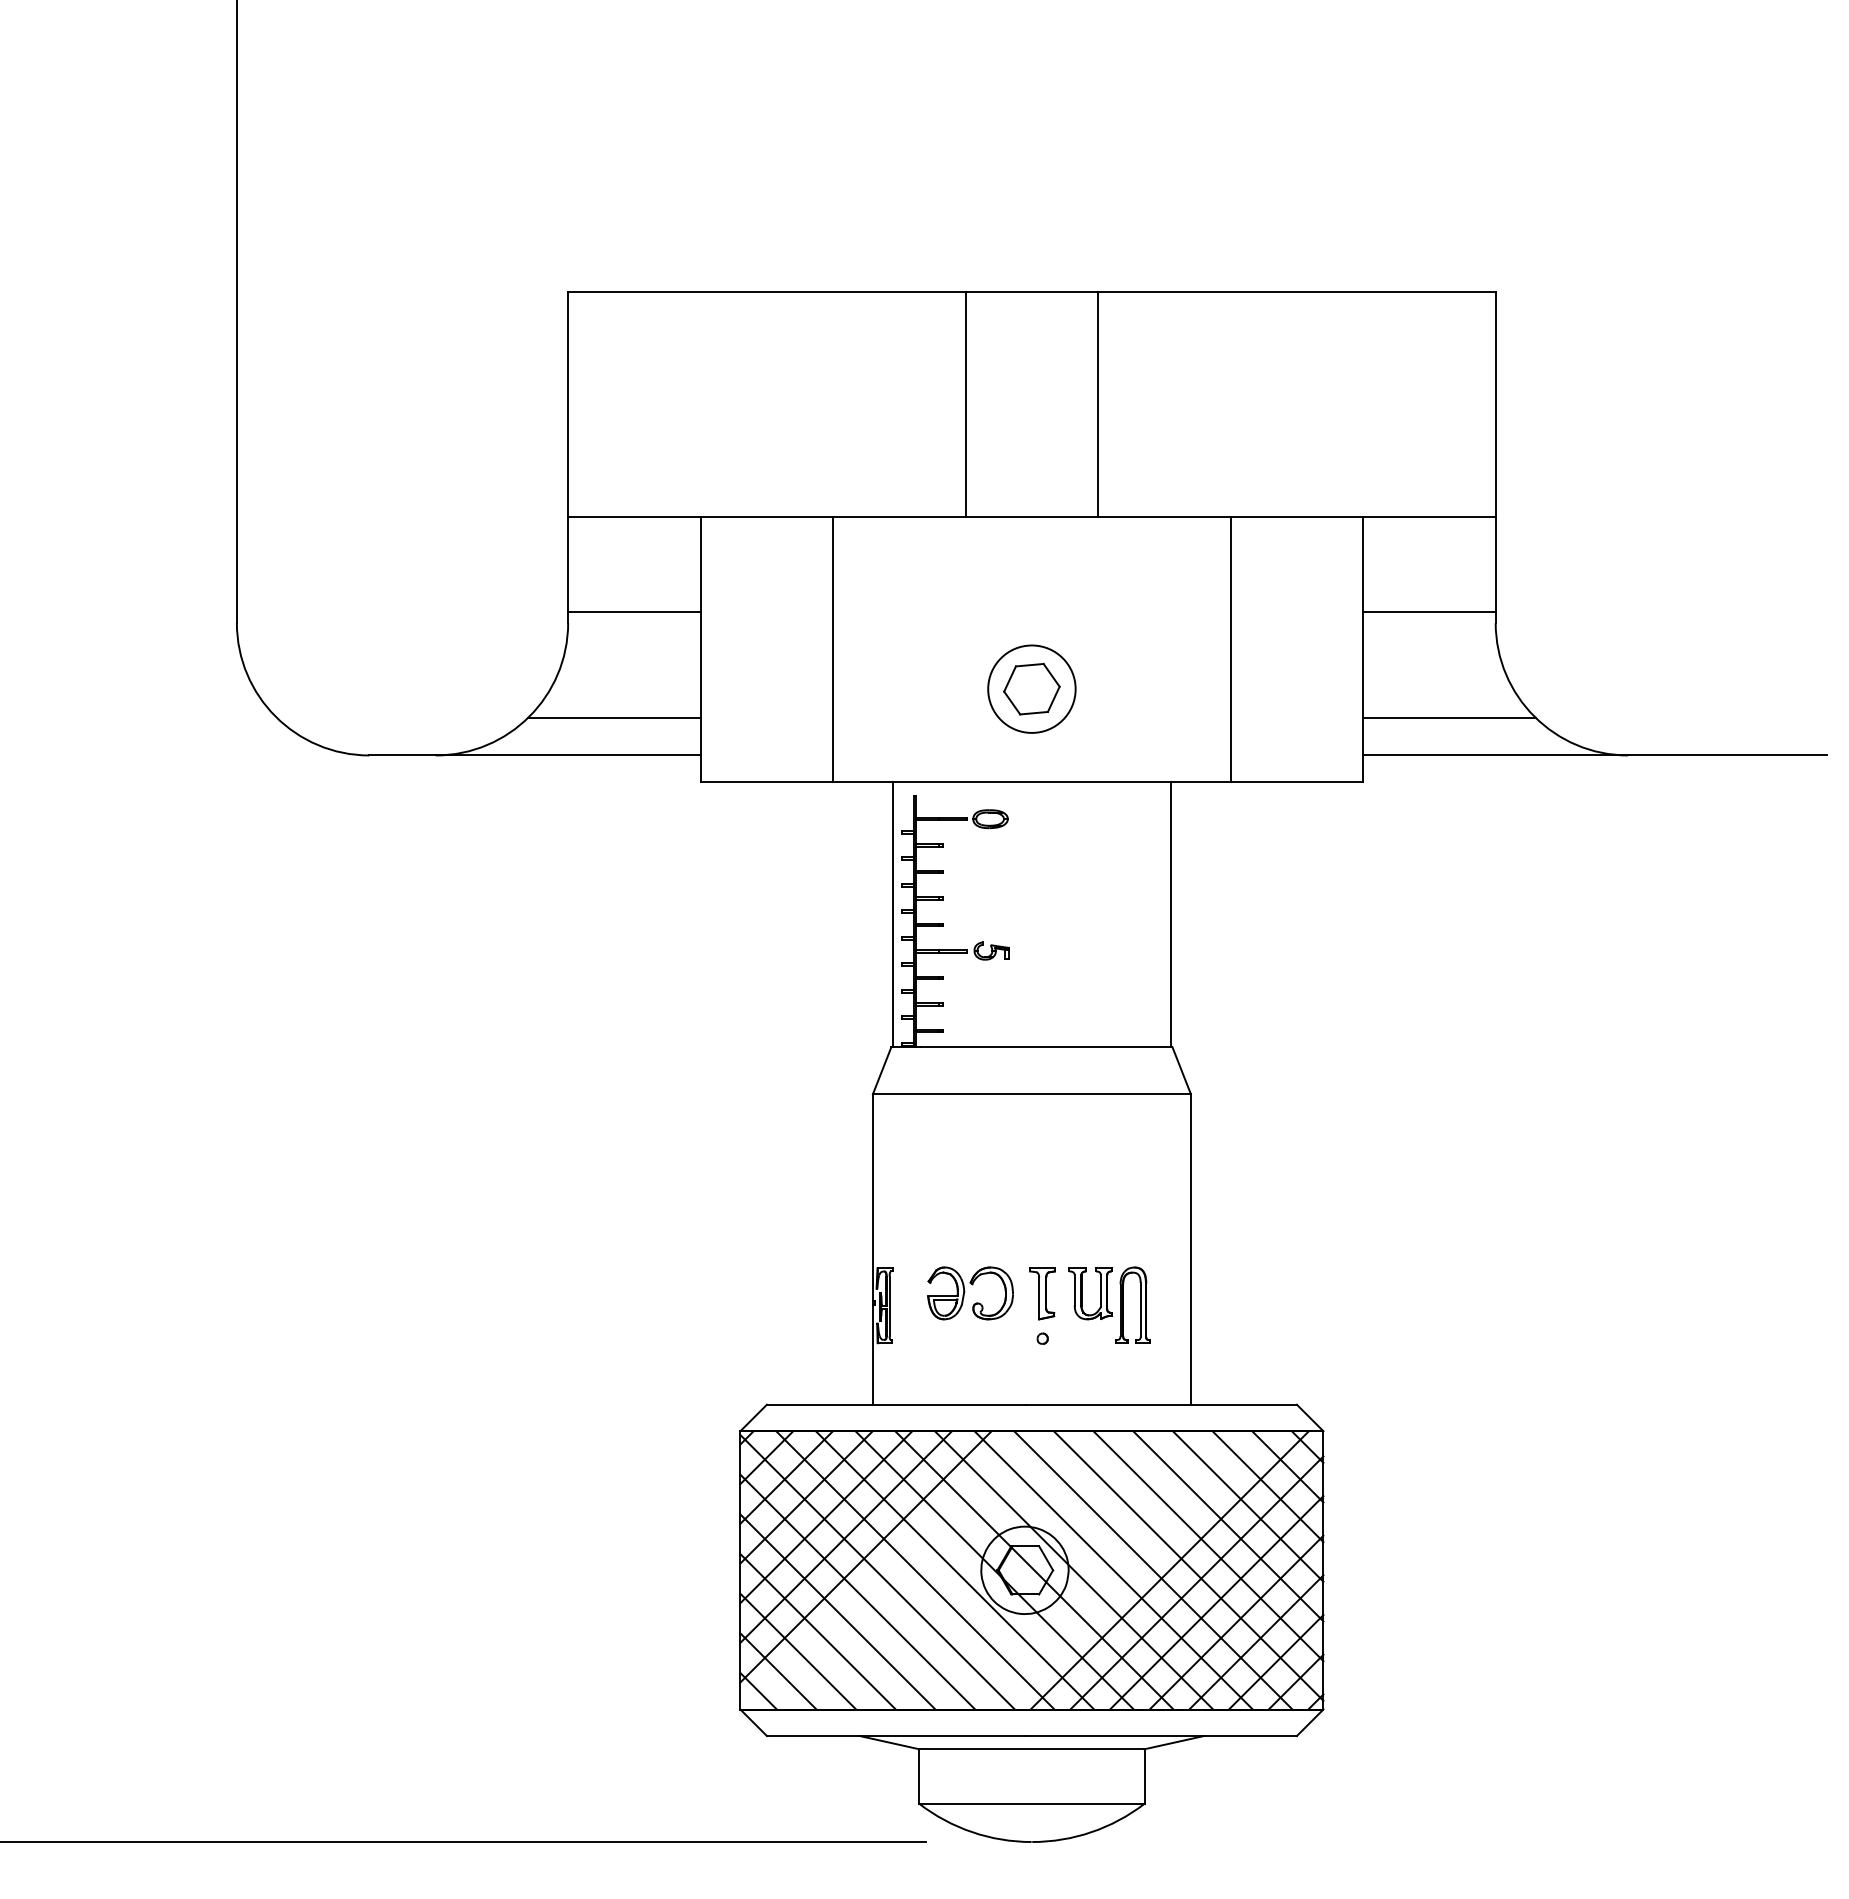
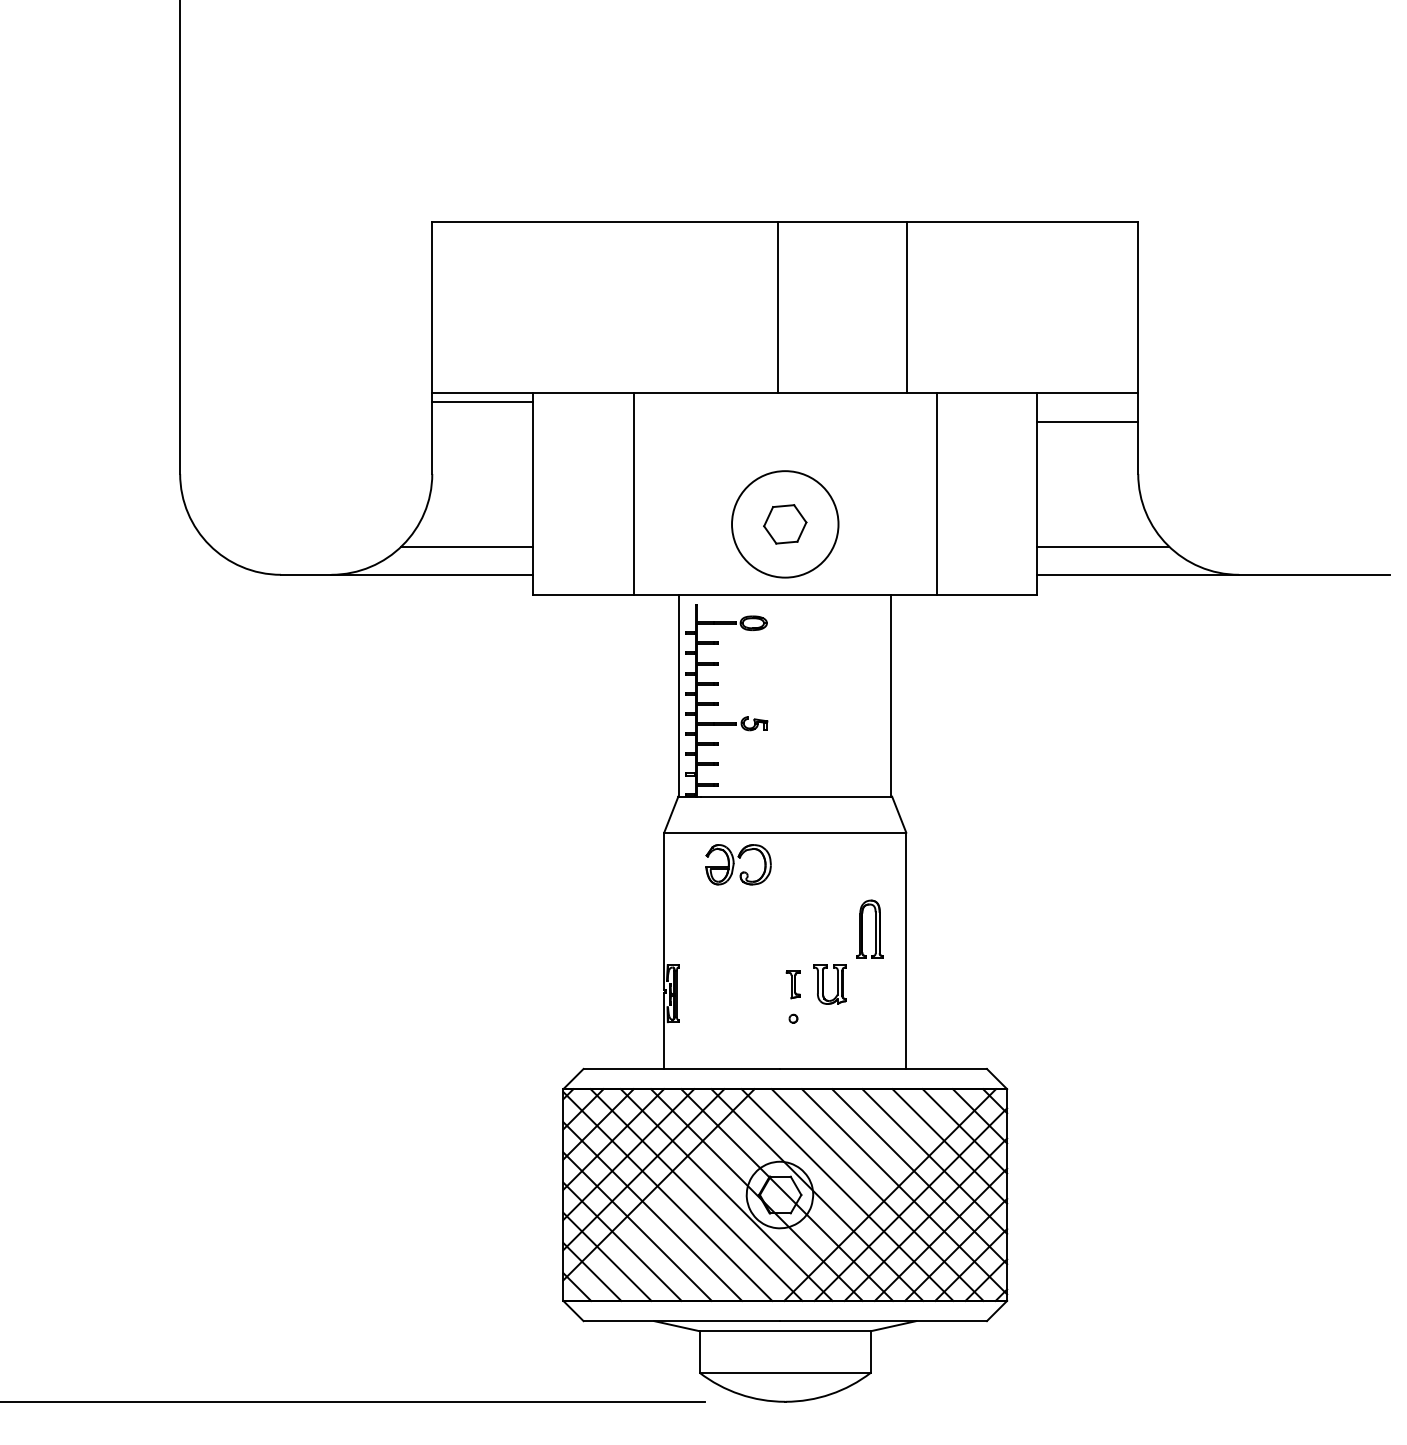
line: (965, 403) -> (778, 306), moved
line: (1098, 403) -> (907, 306), moved
line: (634, 612) -> (482, 402), moved
line: (1429, 612) -> (1087, 421), moved
circle: (1031, 688) -> (784, 523), size x1.6
part: (970, 1293) -> (738, 864), moved
part: (1042, 1293) -> (793, 984), size x0.7
part: (1140, 1304) -> (875, 928), moved

